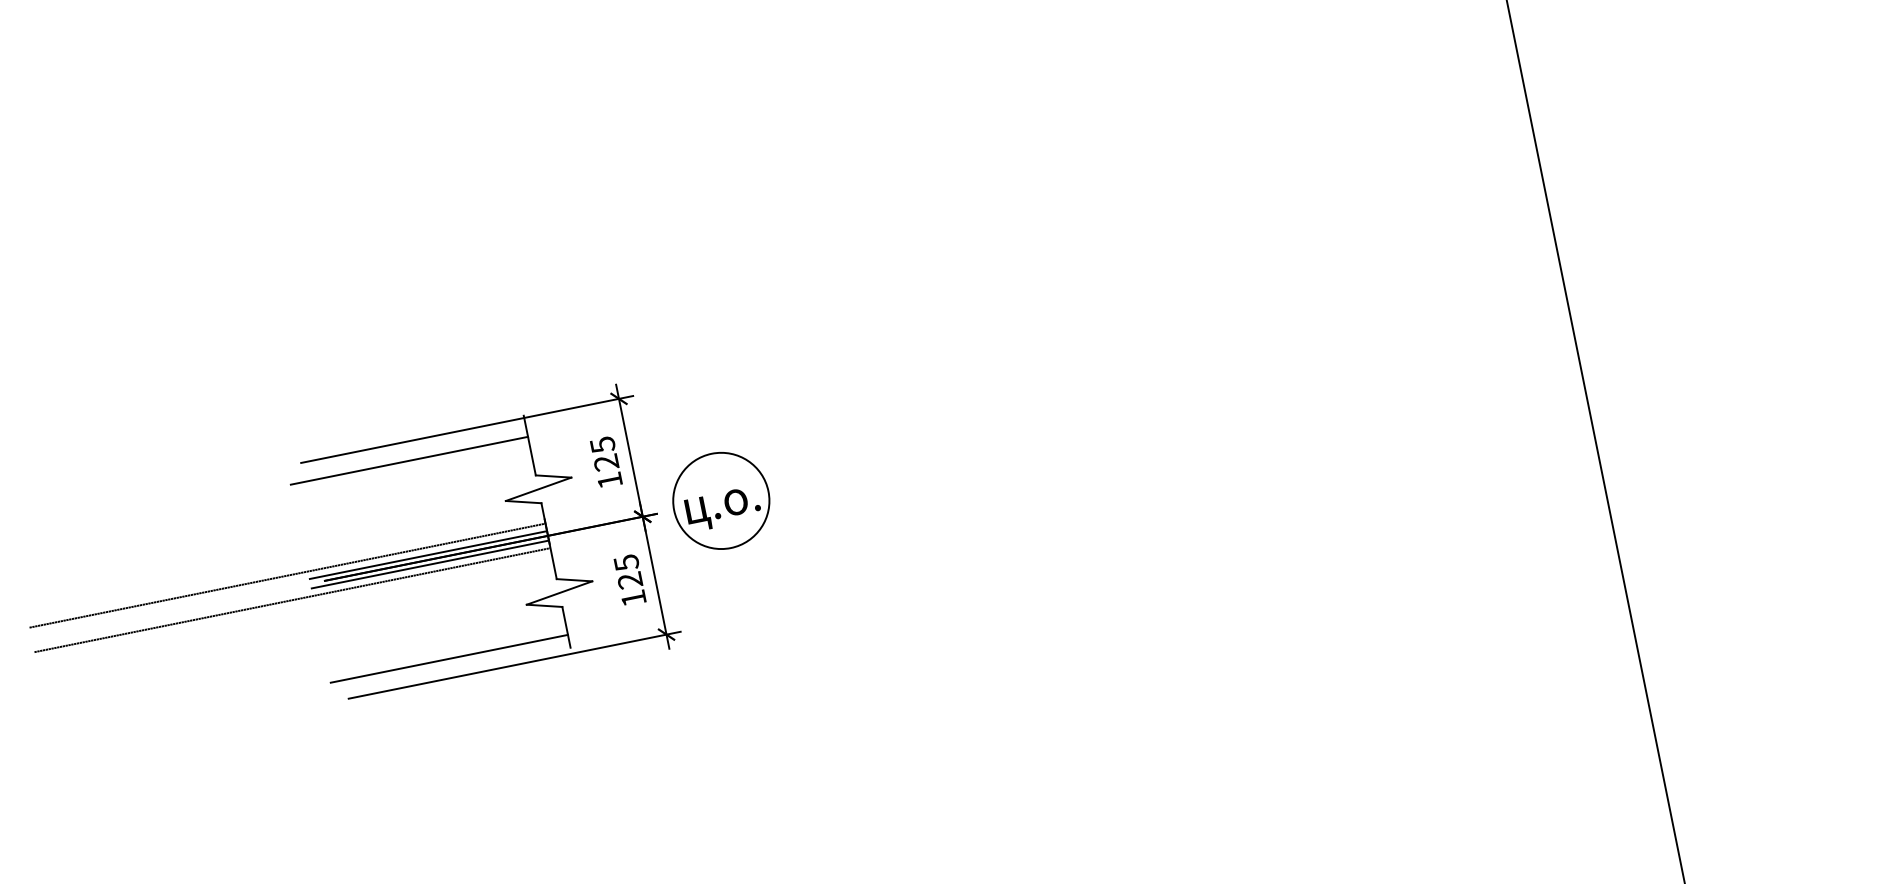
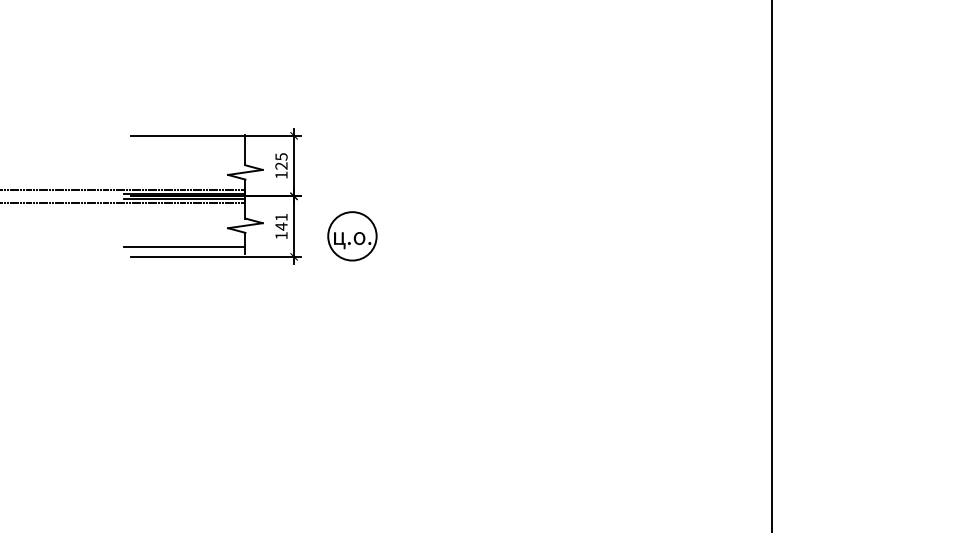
line: (409, 460) -> (184, 145), removed
part: (721, 501) -> (352, 236), moved
text: (628, 570) -> (281, 221), 125 -> 141

